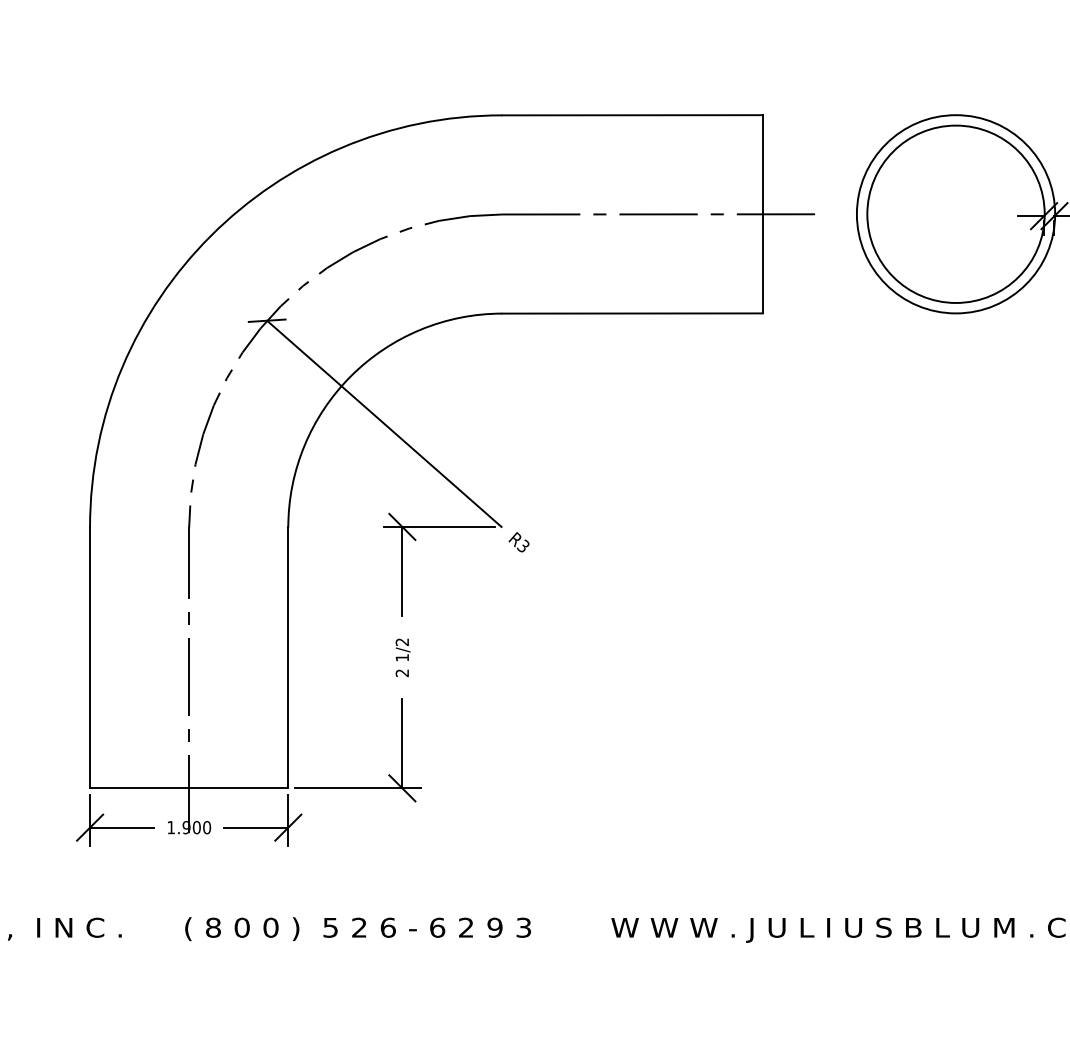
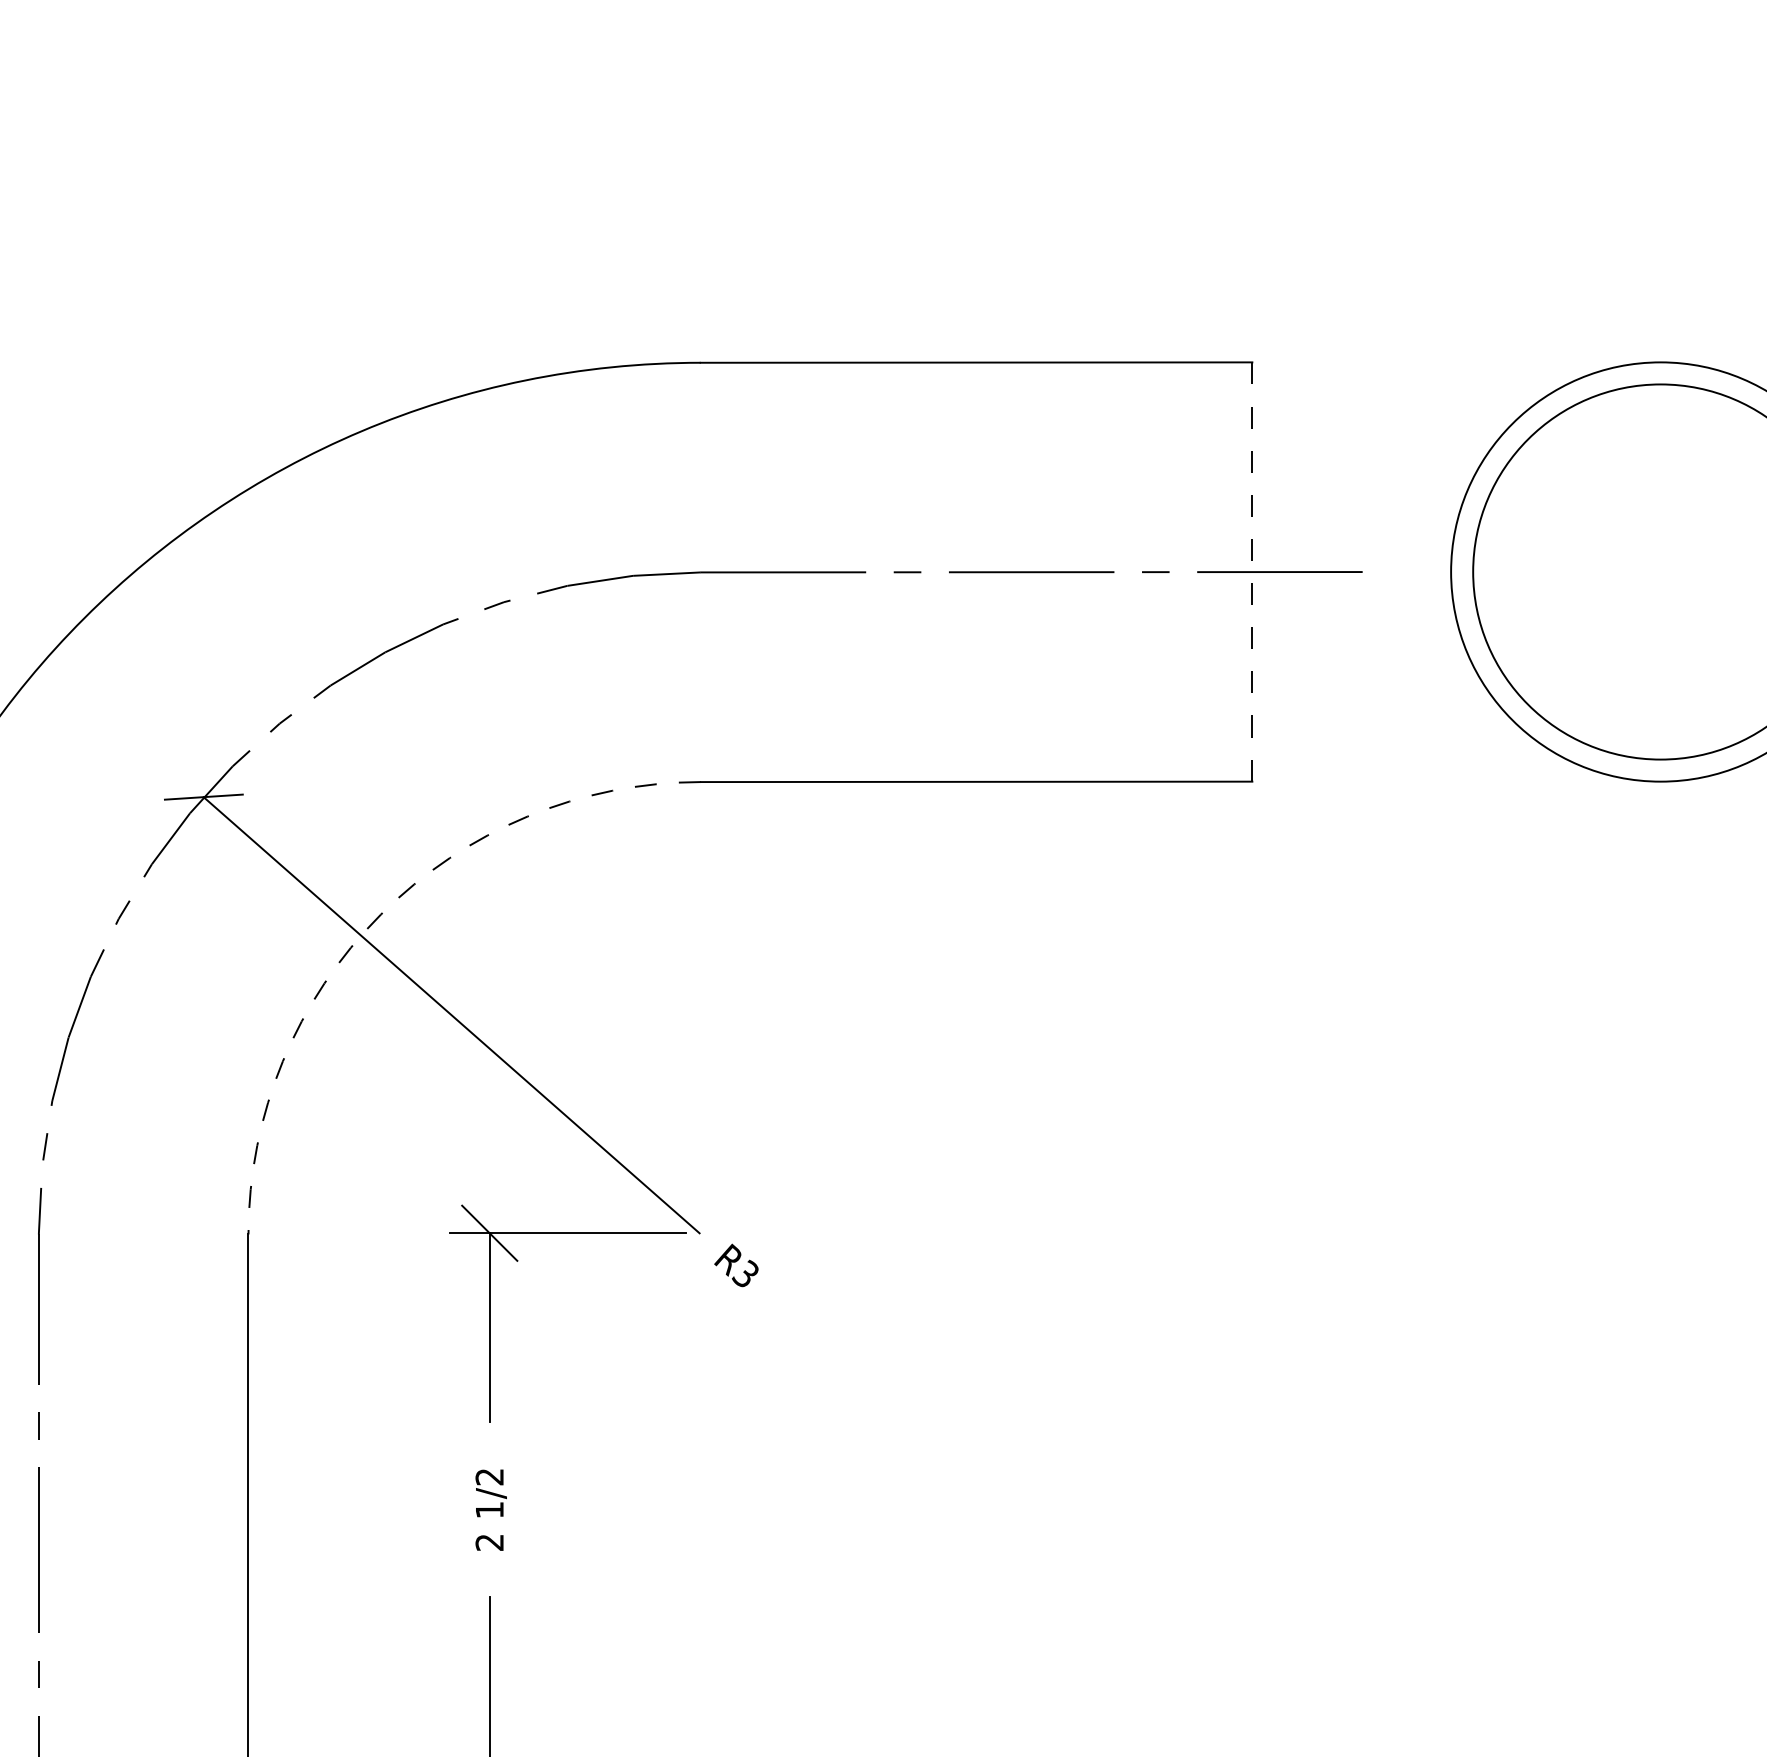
line: (762, 214) -> (1251, 572), solid -> dashed
arc: (350, 376) -> (380, 915), solid -> dashed

